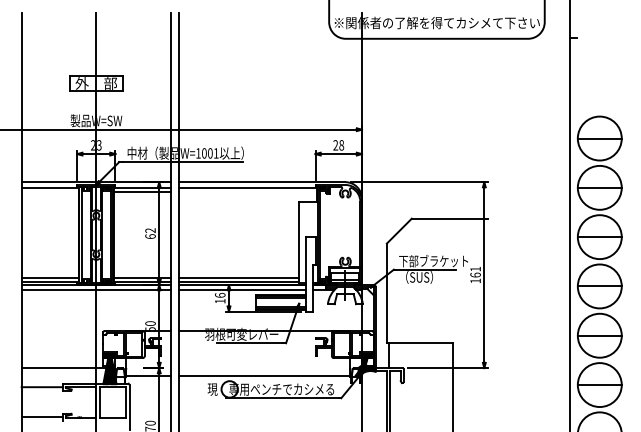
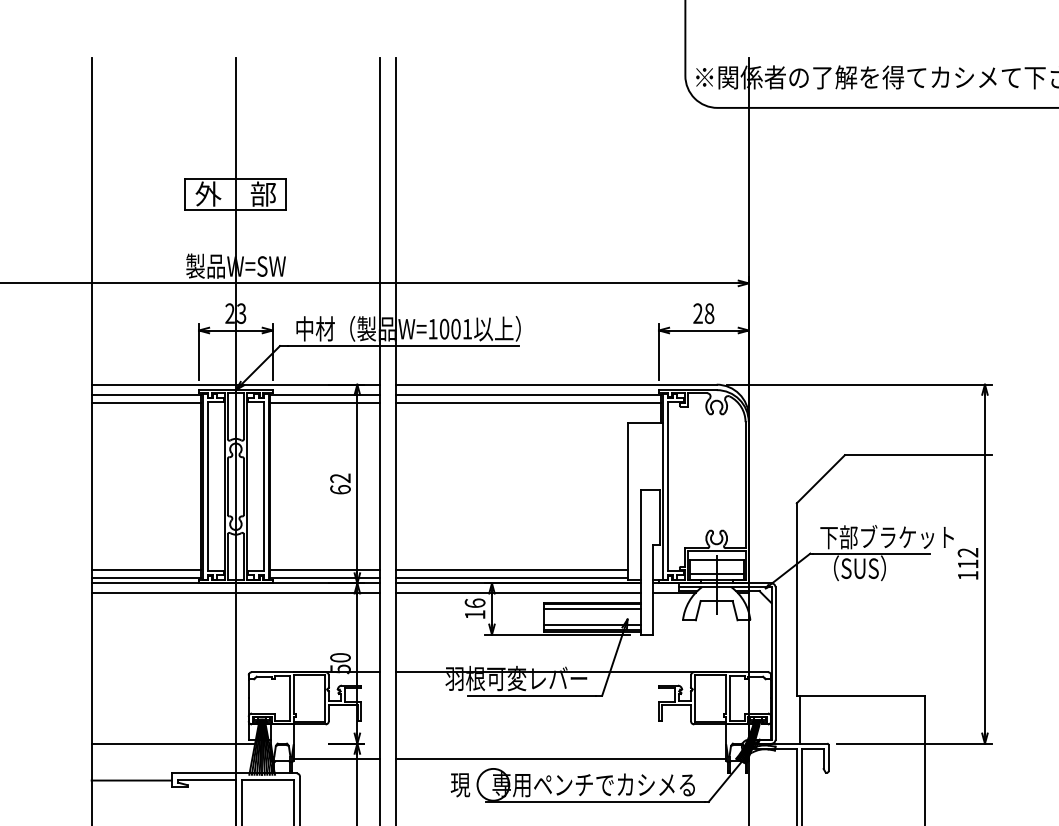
line: (49, 191) -> (145, 402), added
line: (247, 191) -> (527, 402), added
text: (475, 271) -> (967, 557), 161 -> 112

